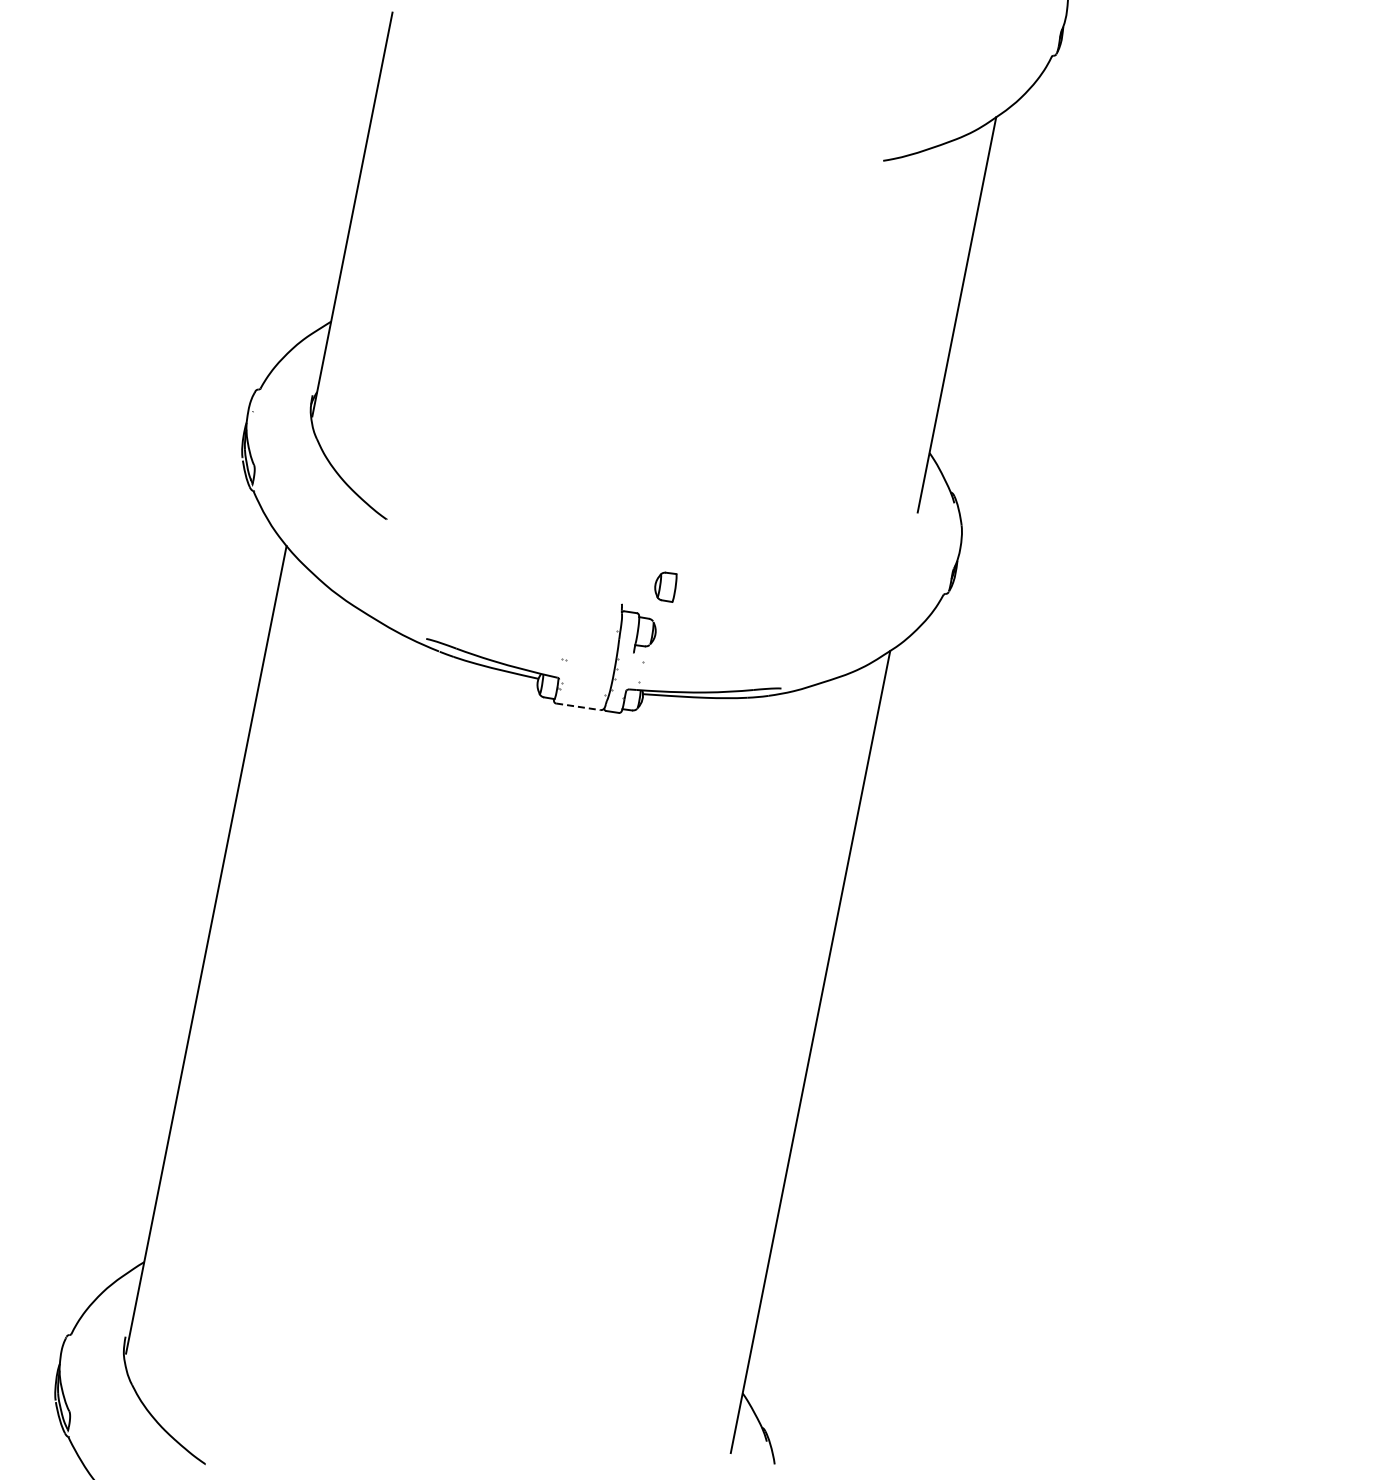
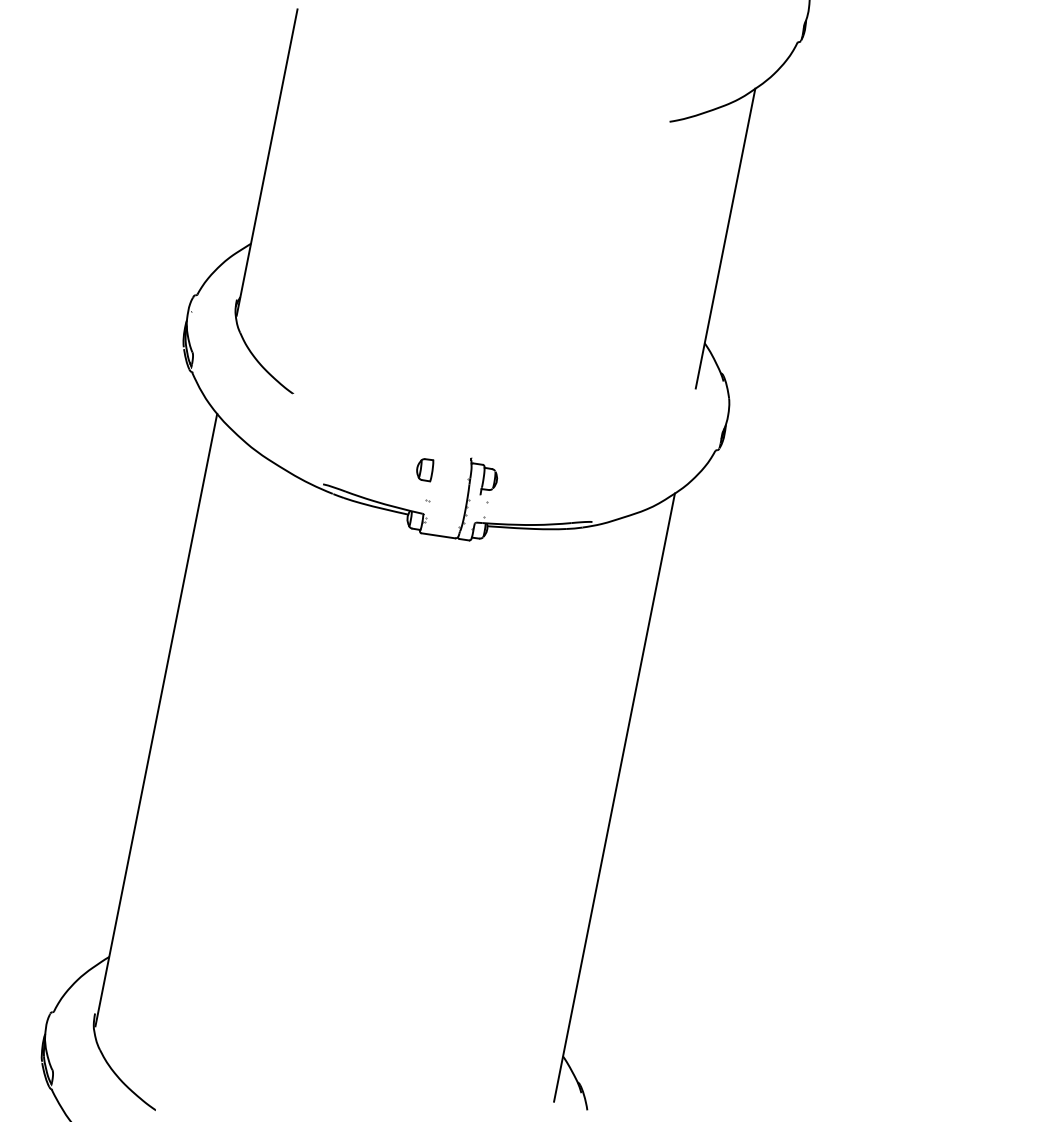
part: (665, 586) -> (424, 469), moved
line: (578, 706) -> (438, 535), dashed -> solid

